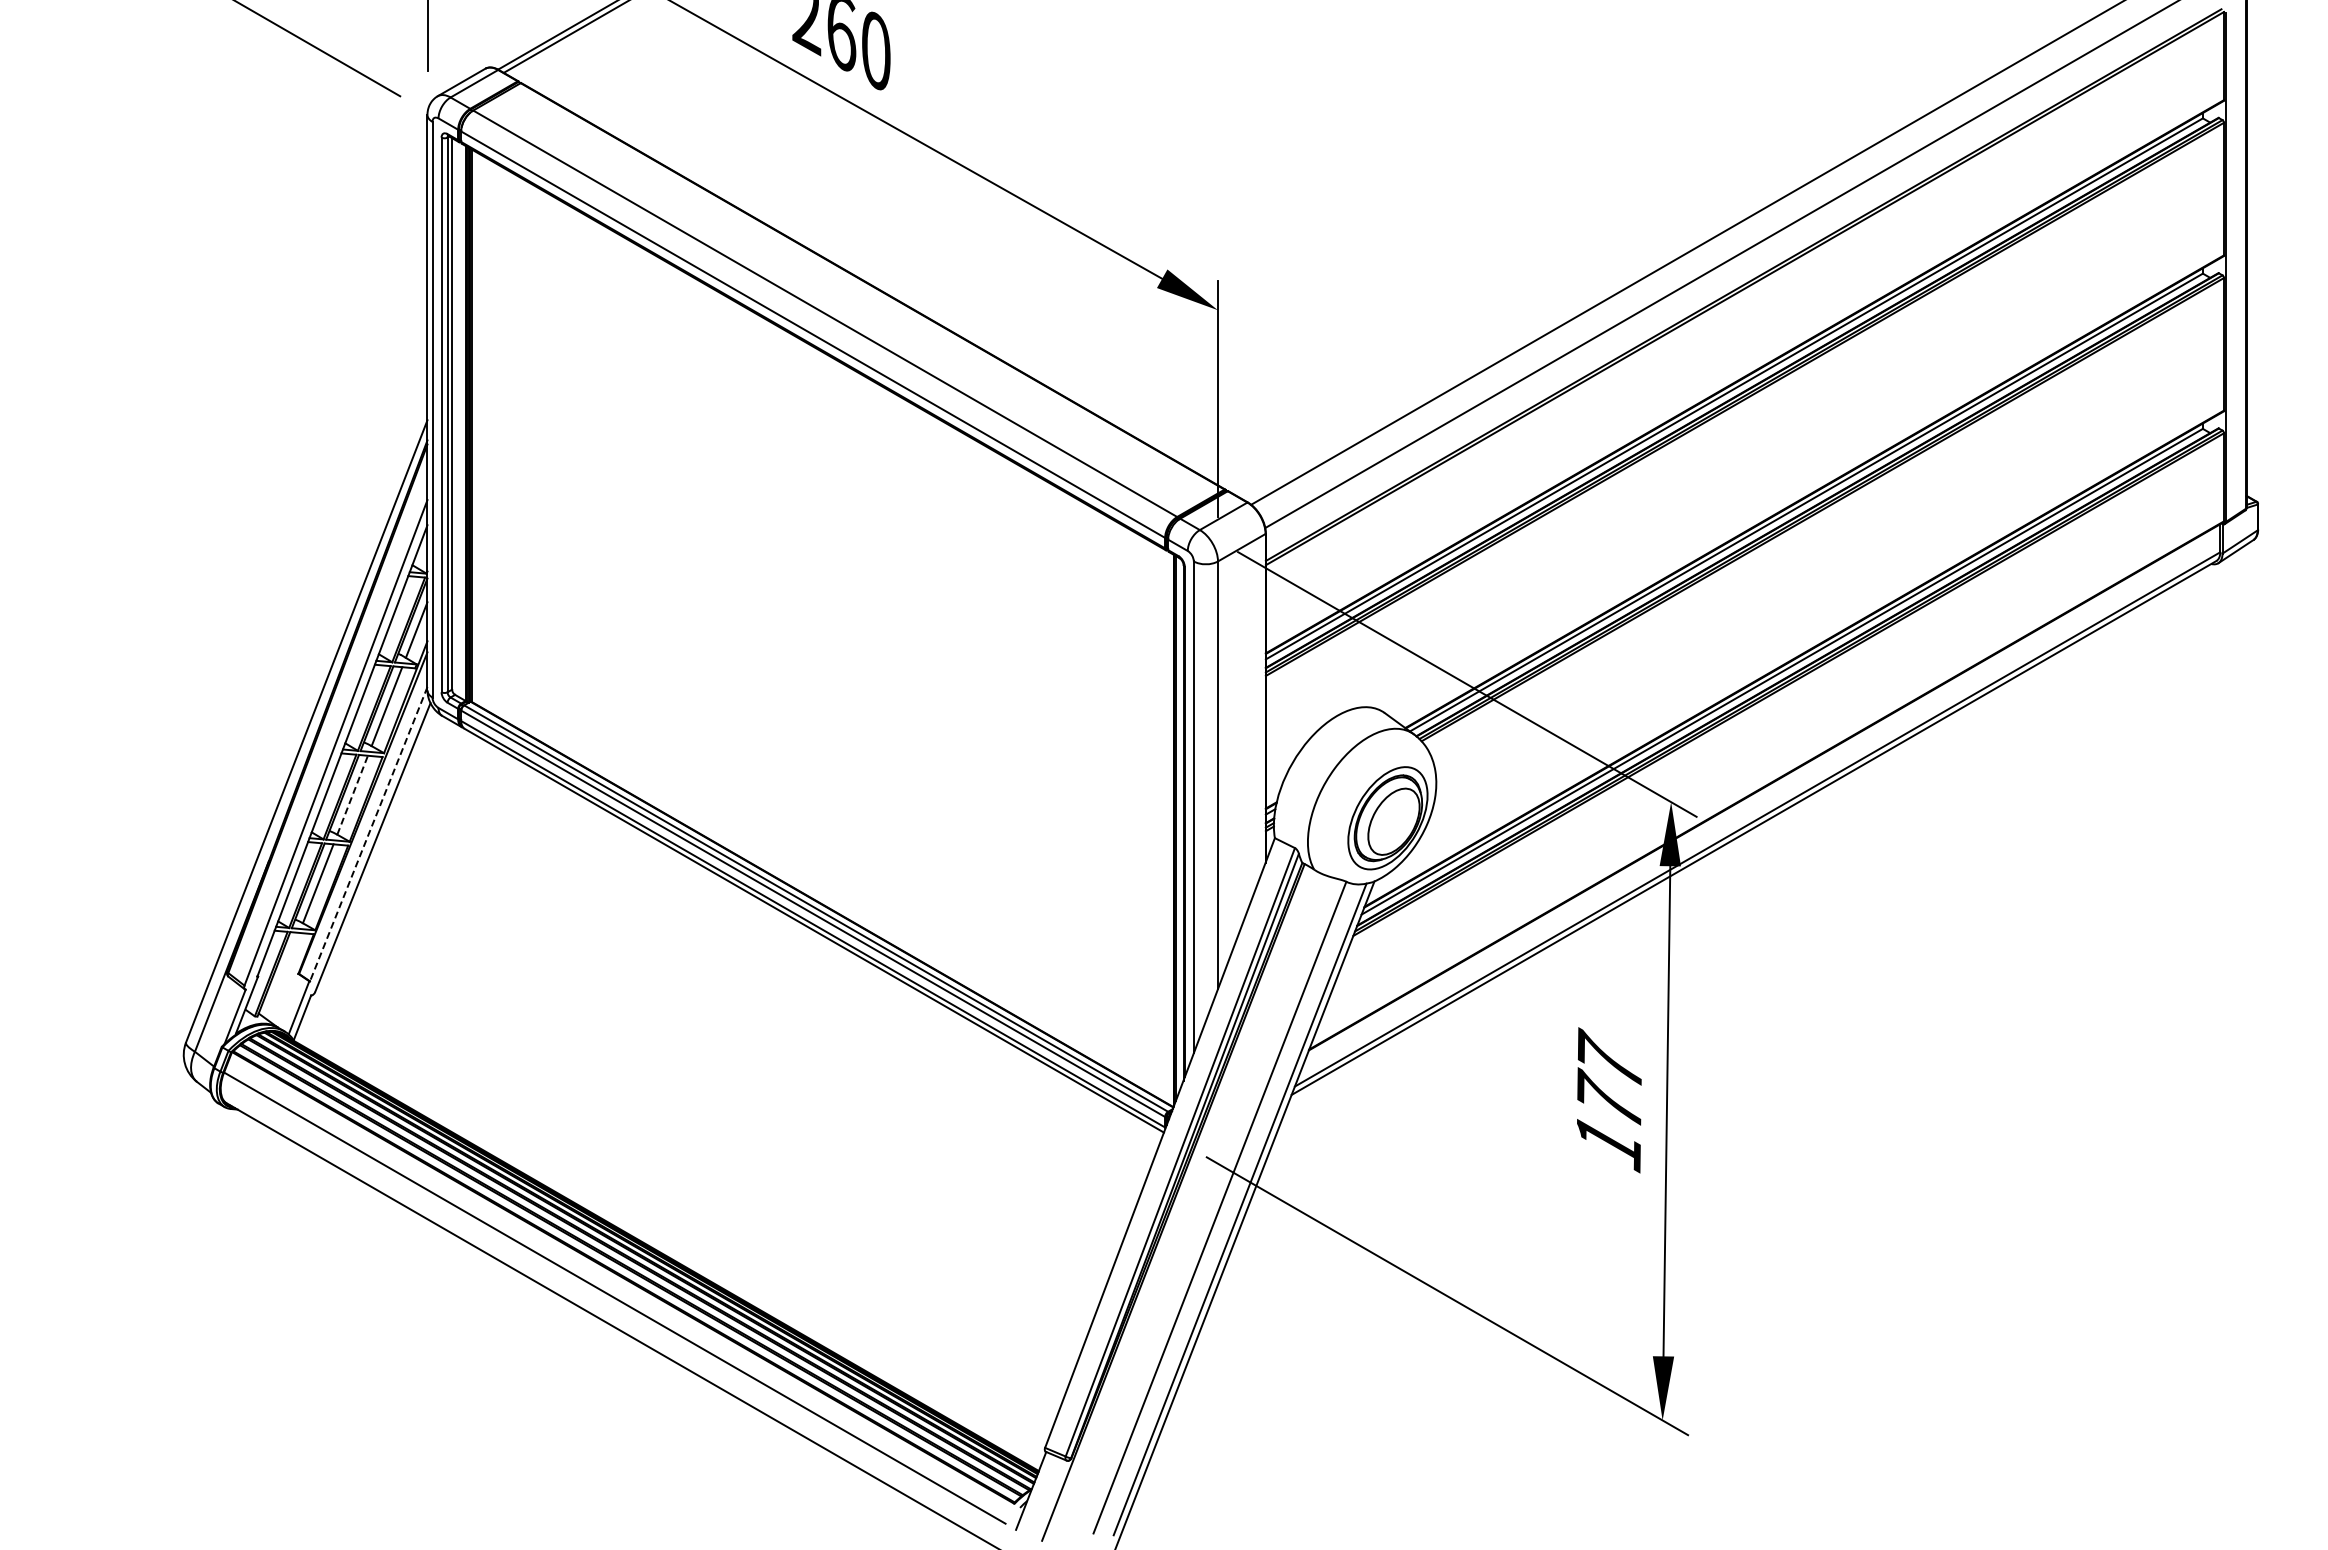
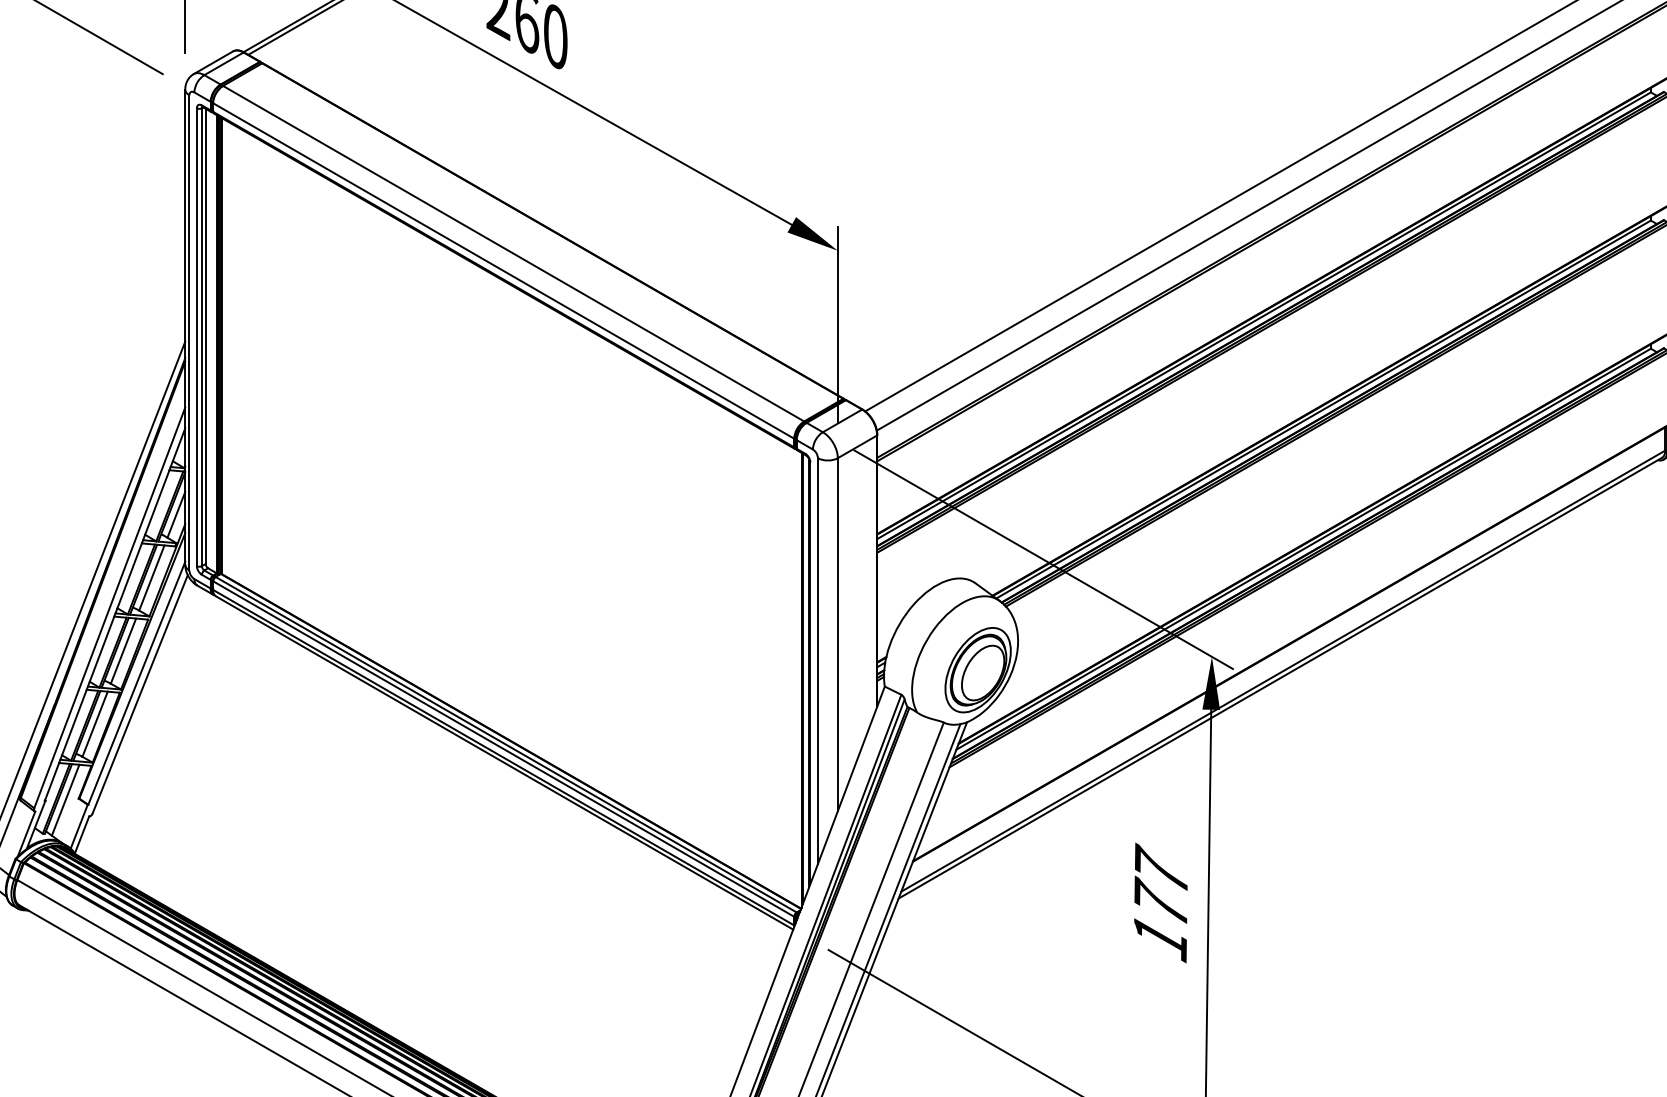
line: (352, 794) -> (123, 650), dashed -> solid
line: (368, 834) -> (136, 683), dashed -> solid
line: (282, 975) -> (65, 799), added

